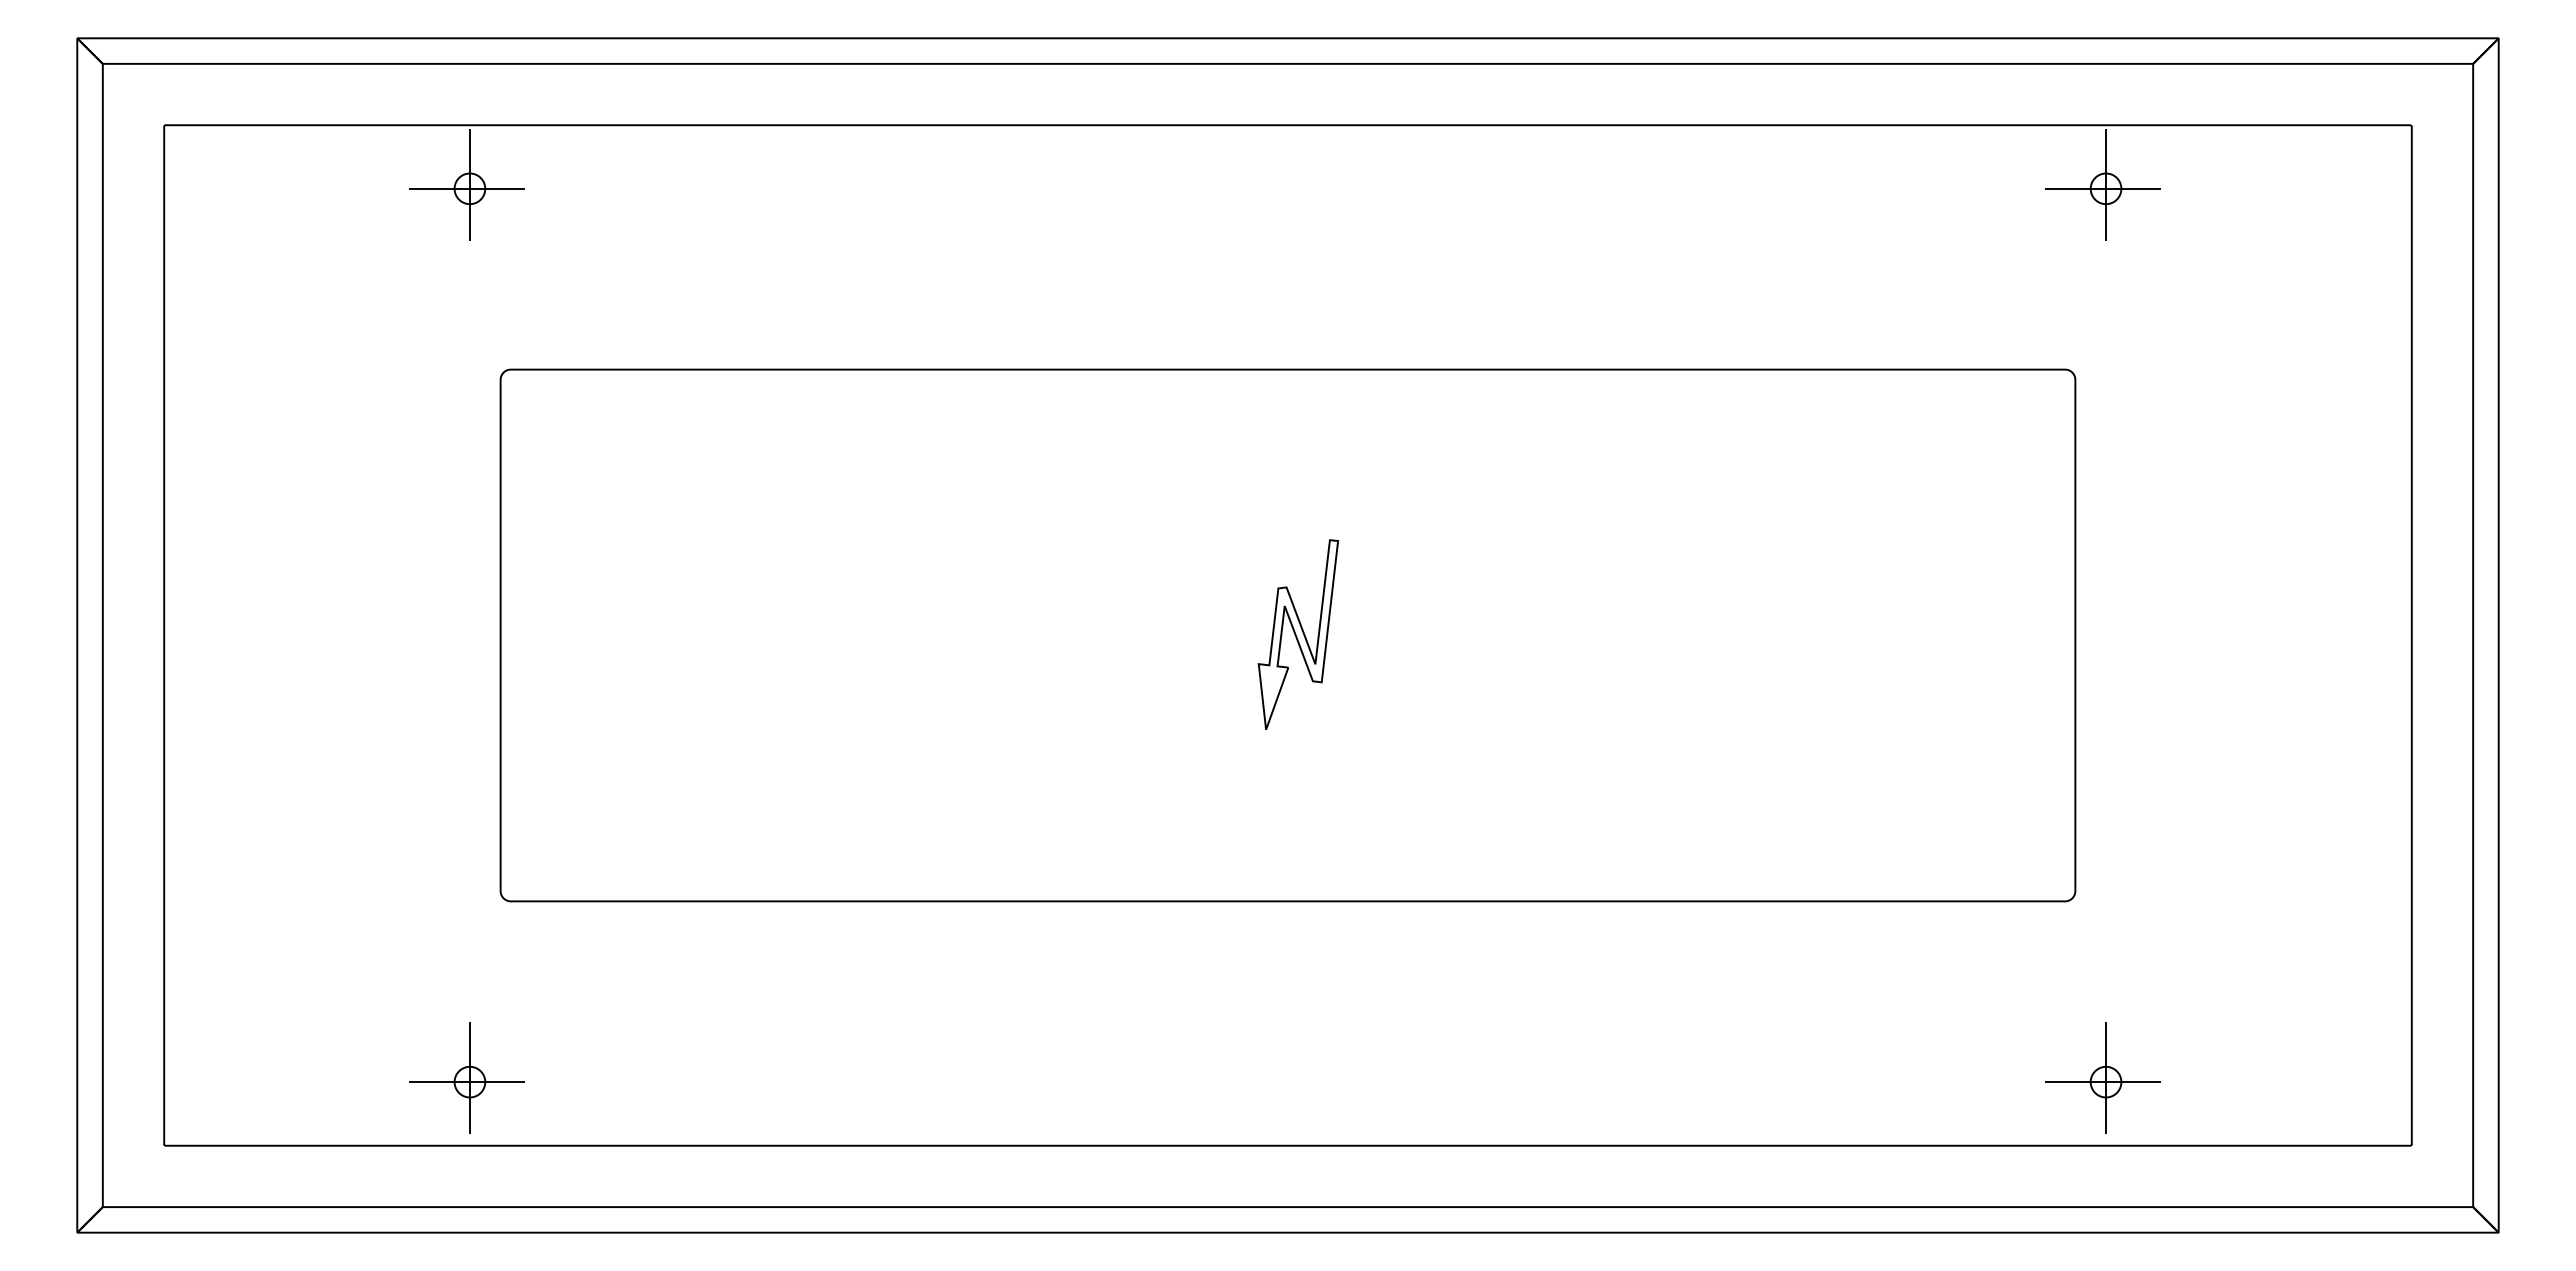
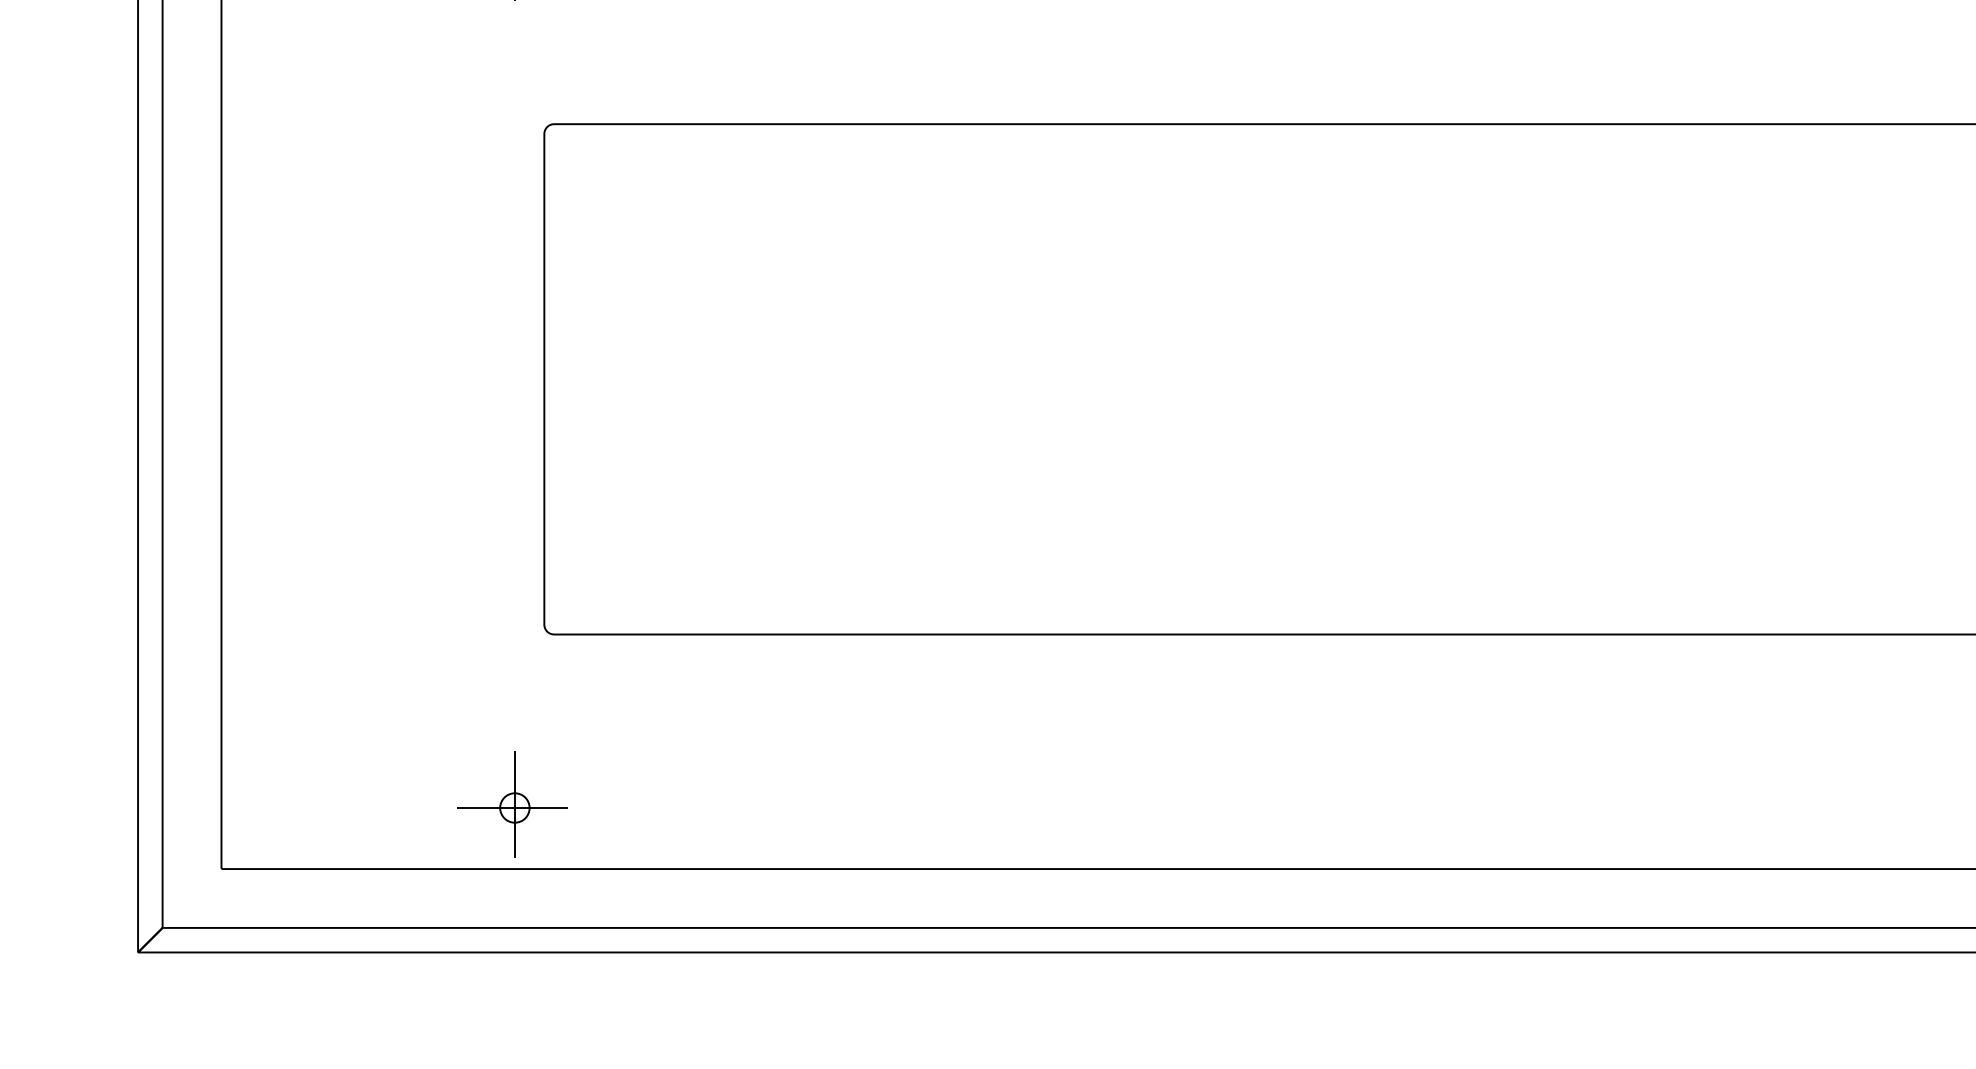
part: (1297, 634) -> (1309, 378), removed

